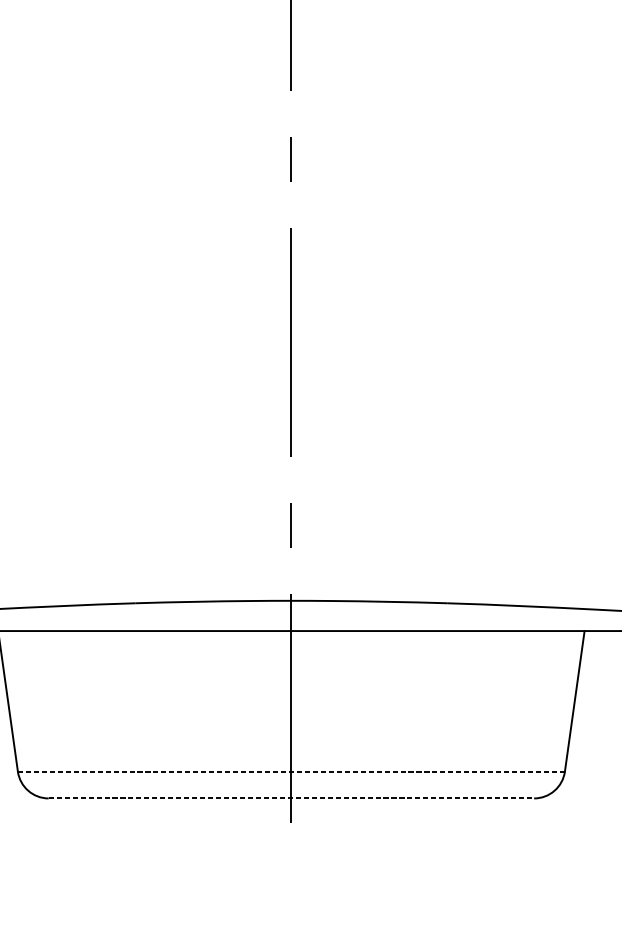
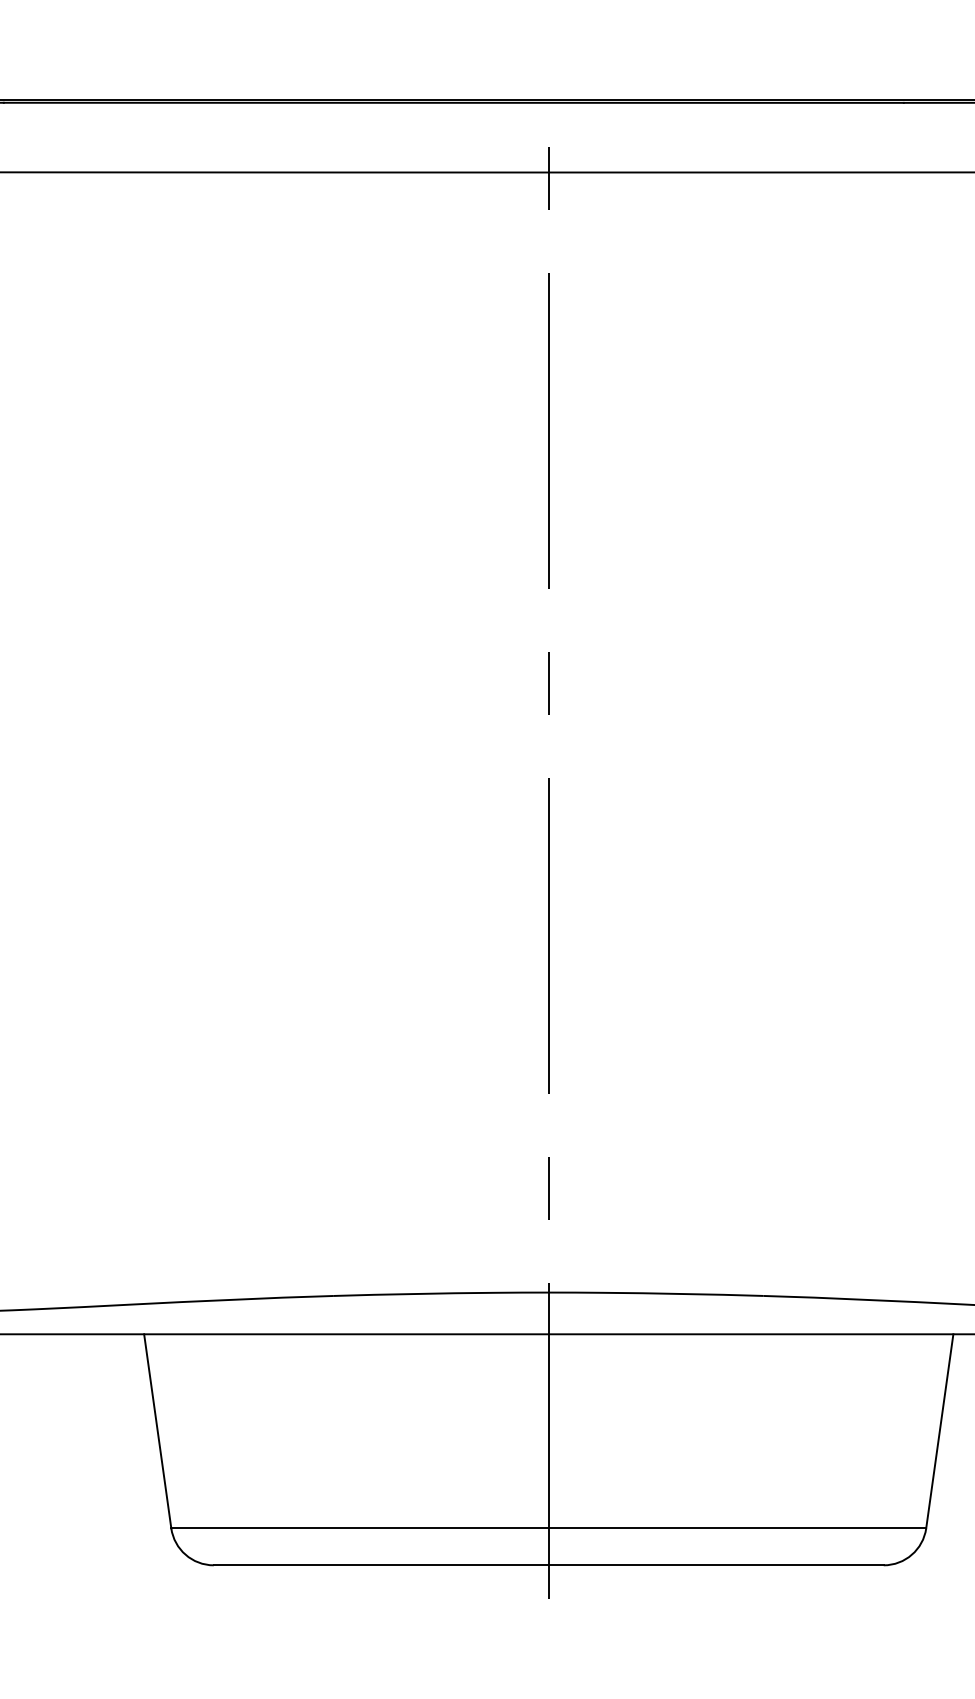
line: (291, 771) -> (549, 1528), dashed -> solid
line: (291, 798) -> (548, 1565), dashed -> solid

